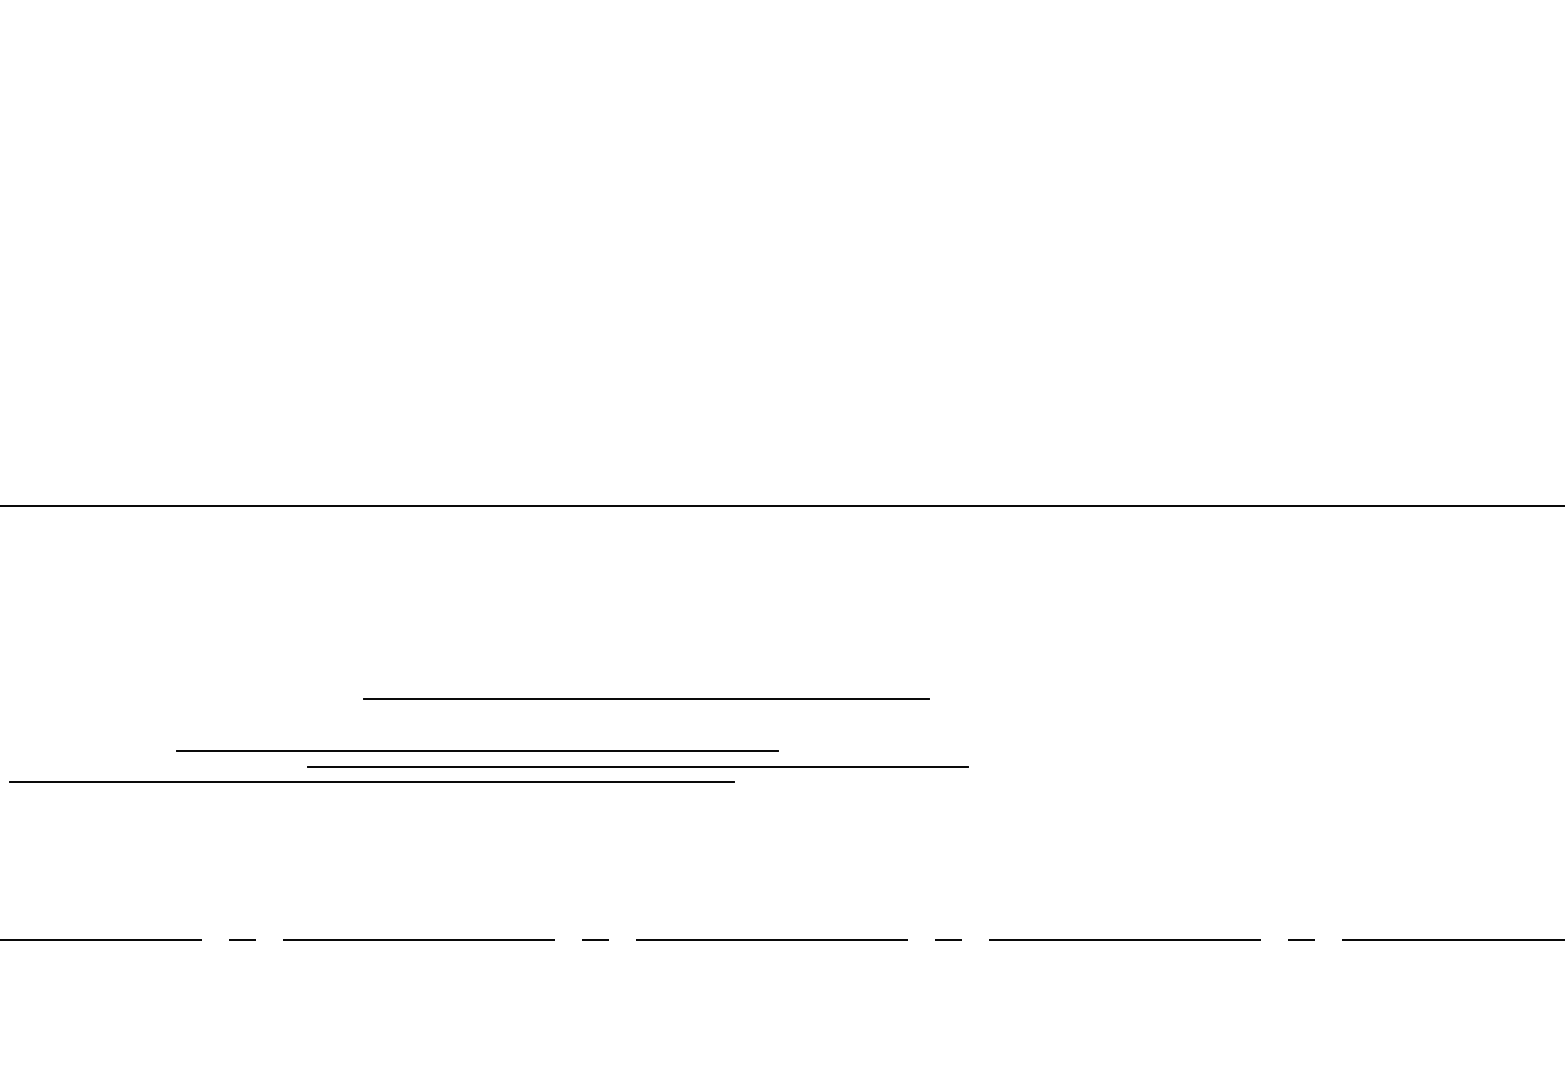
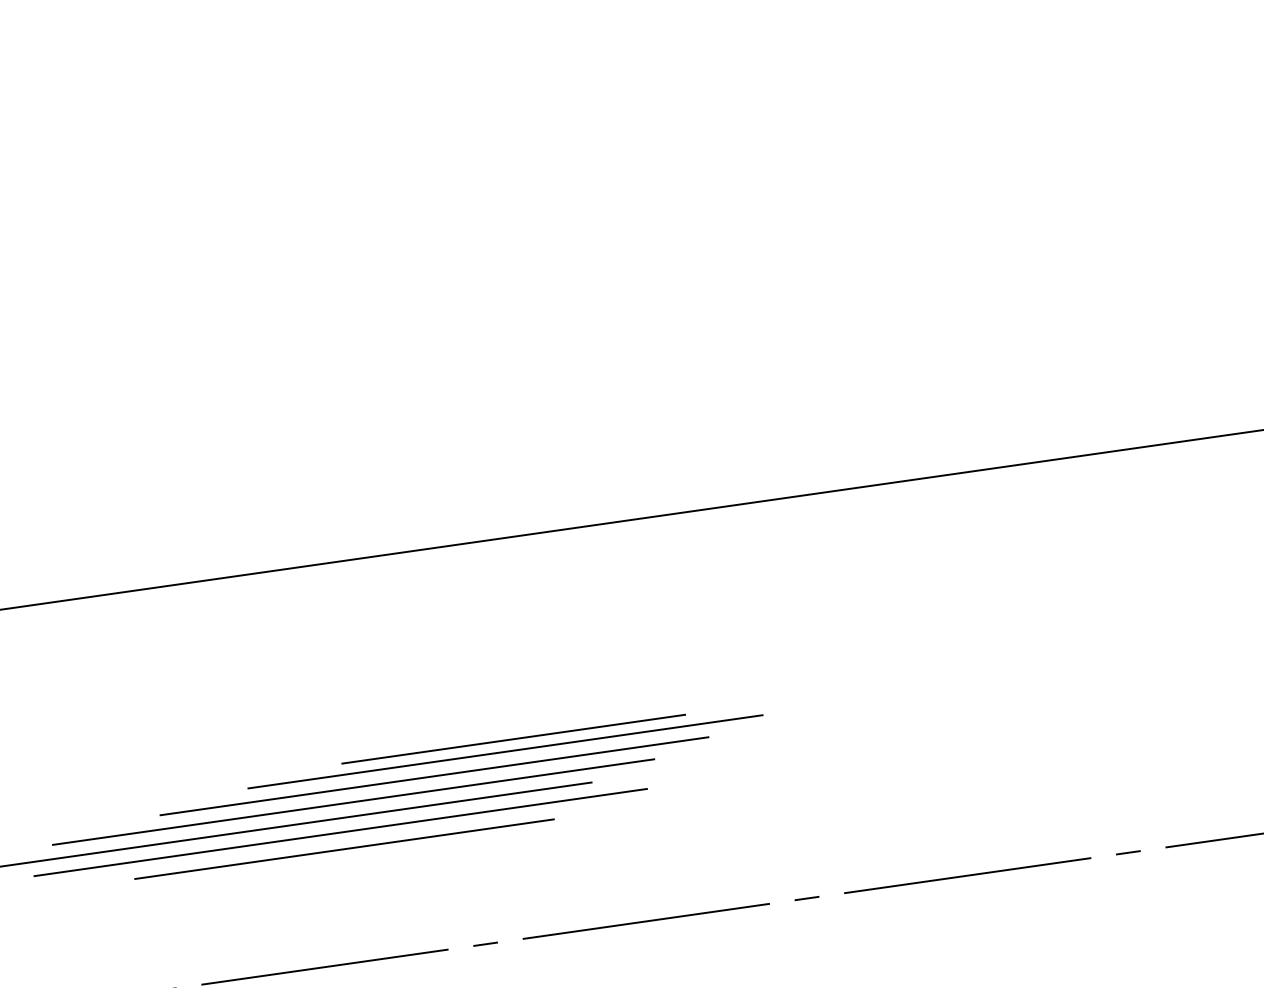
line: (646, 698) -> (505, 751), moved
line: (657, 723) -> (513, 739), added
line: (477, 750) -> (434, 775), moved
line: (637, 766) -> (352, 801), moved
line: (456, 797) -> (340, 832), added
line: (458, 815) -> (344, 848), added

